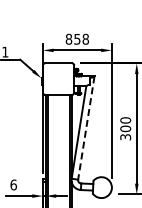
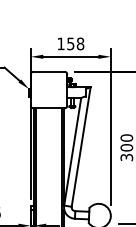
text: (68, 38) -> (60, 42), 858 -> 158
line: (86, 128) -> (81, 147), dashed -> solid

